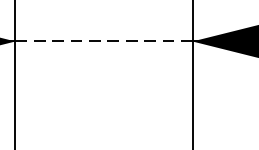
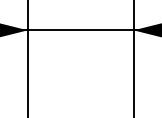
line: (103, 41) -> (80, 30), dashed -> solid

